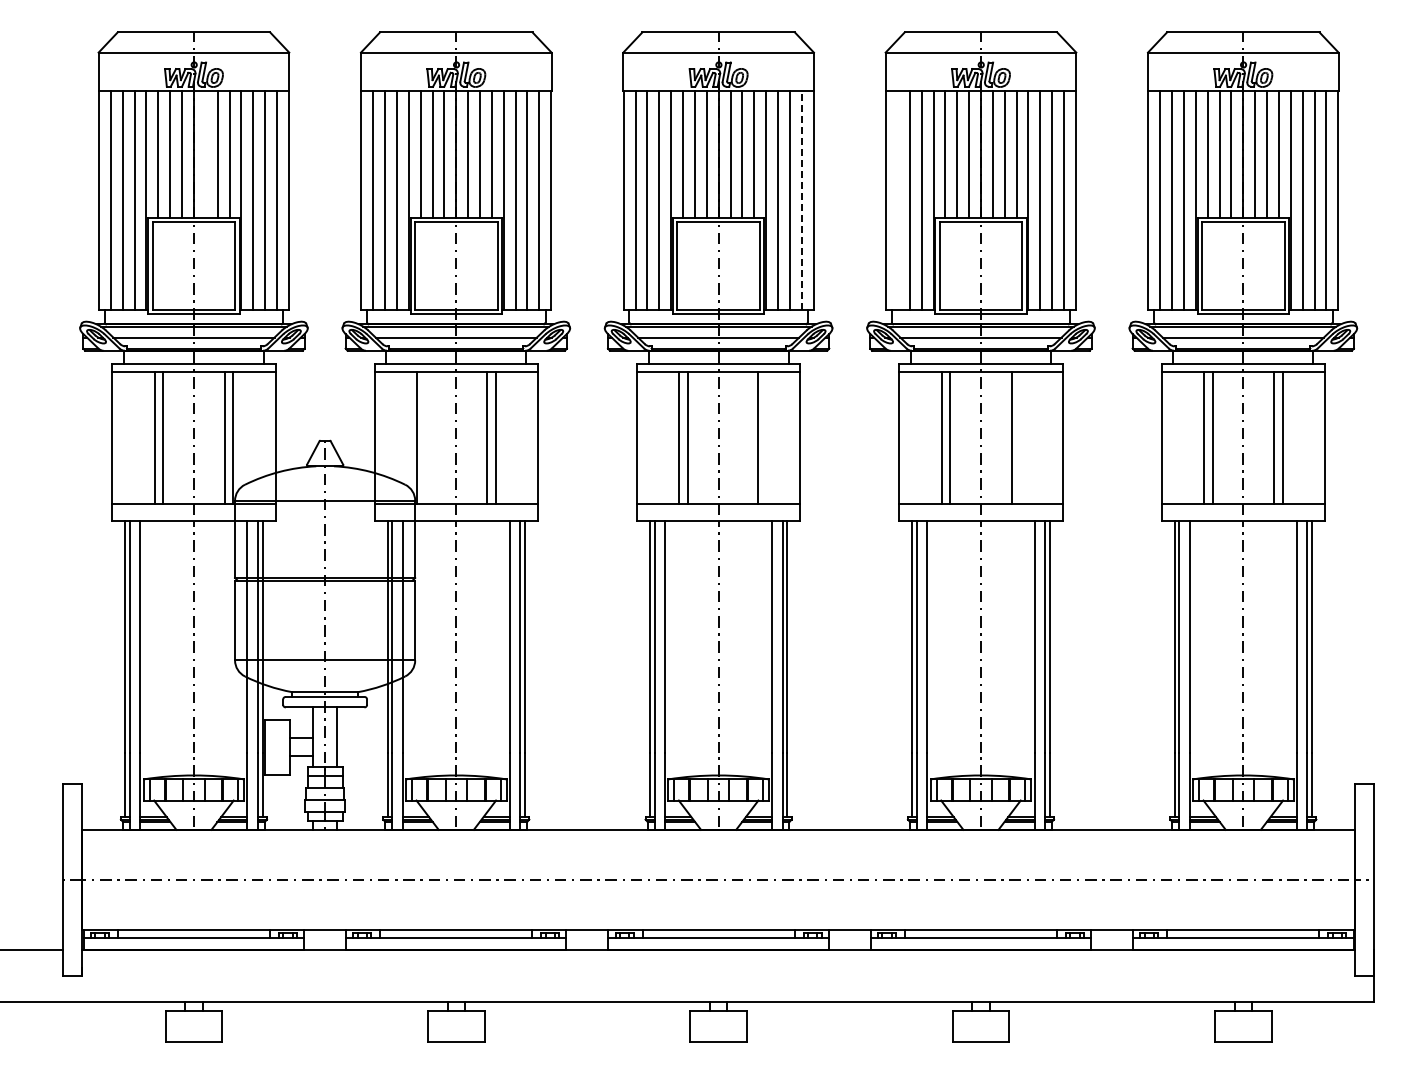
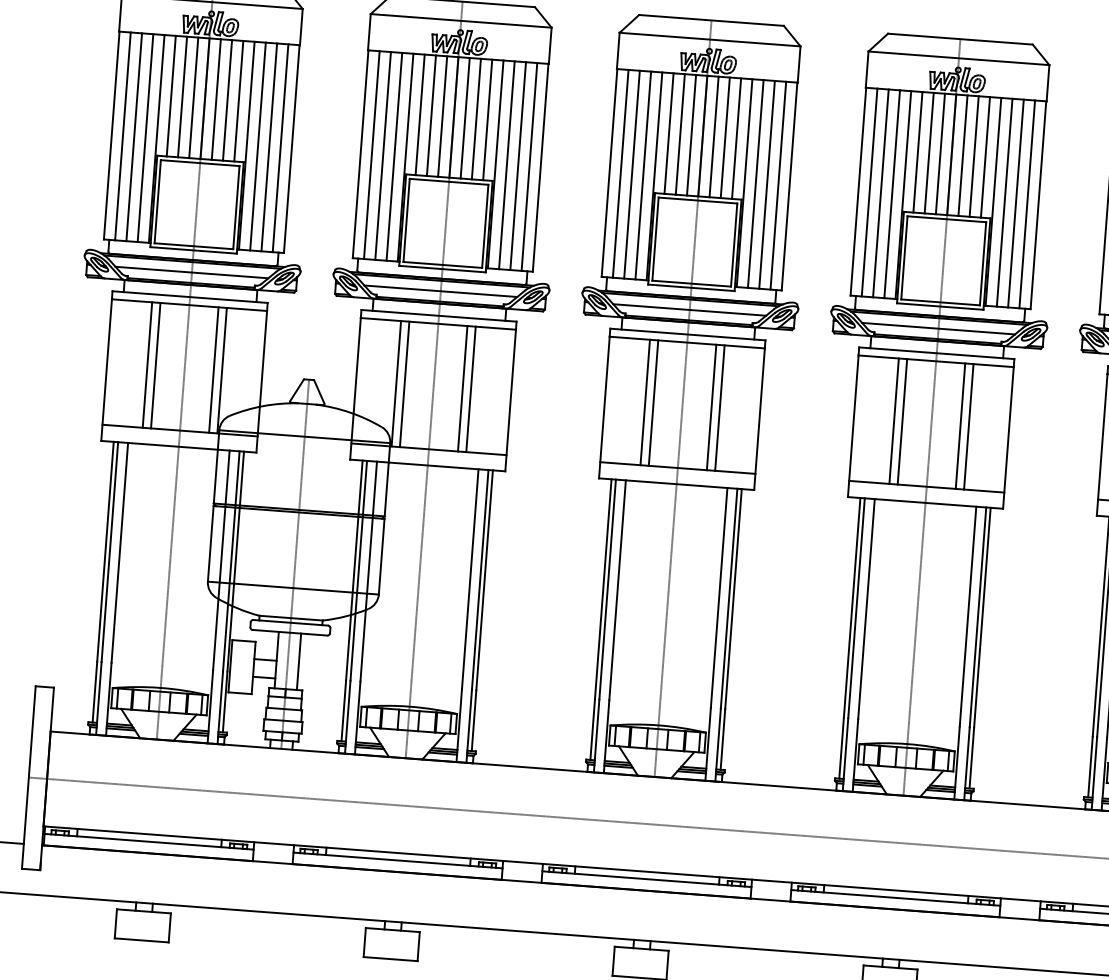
line: (205, 153) -> (216, 98), added
line: (897, 199) -> (869, 191), added
line: (801, 200) -> (778, 185), dashed -> solid
line: (425, 437) -> (404, 383), added
line: (749, 437) -> (711, 406), added
line: (1020, 437) -> (968, 426), added

